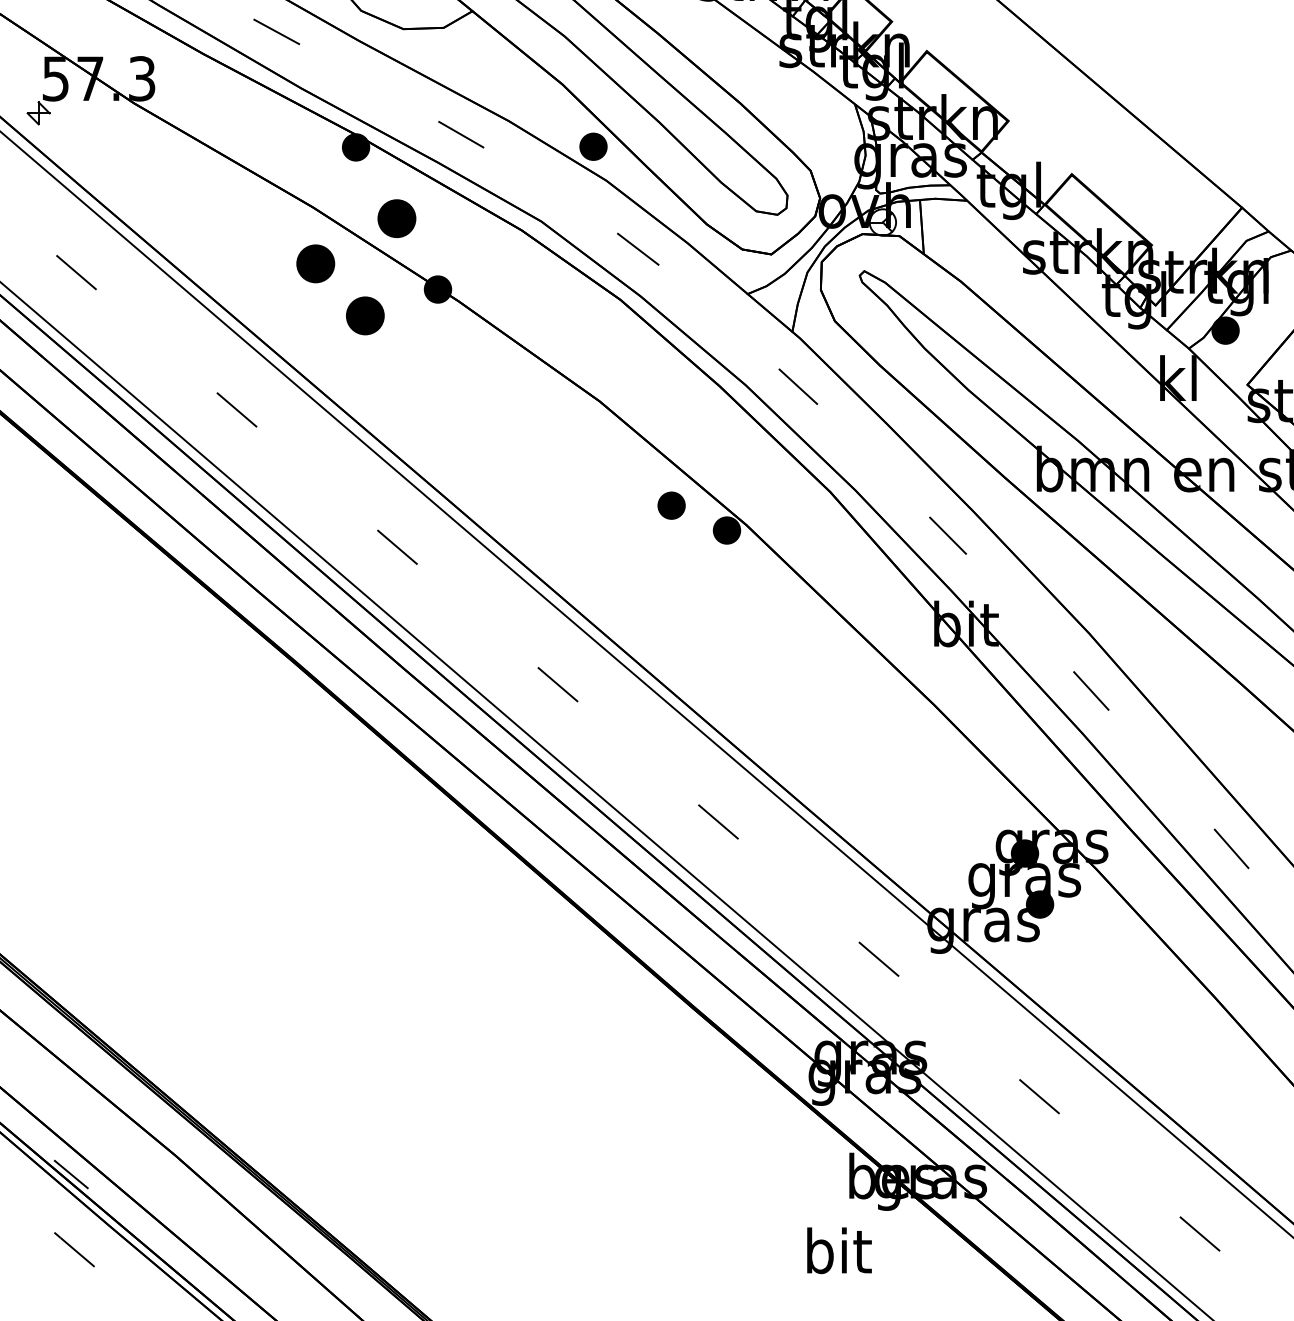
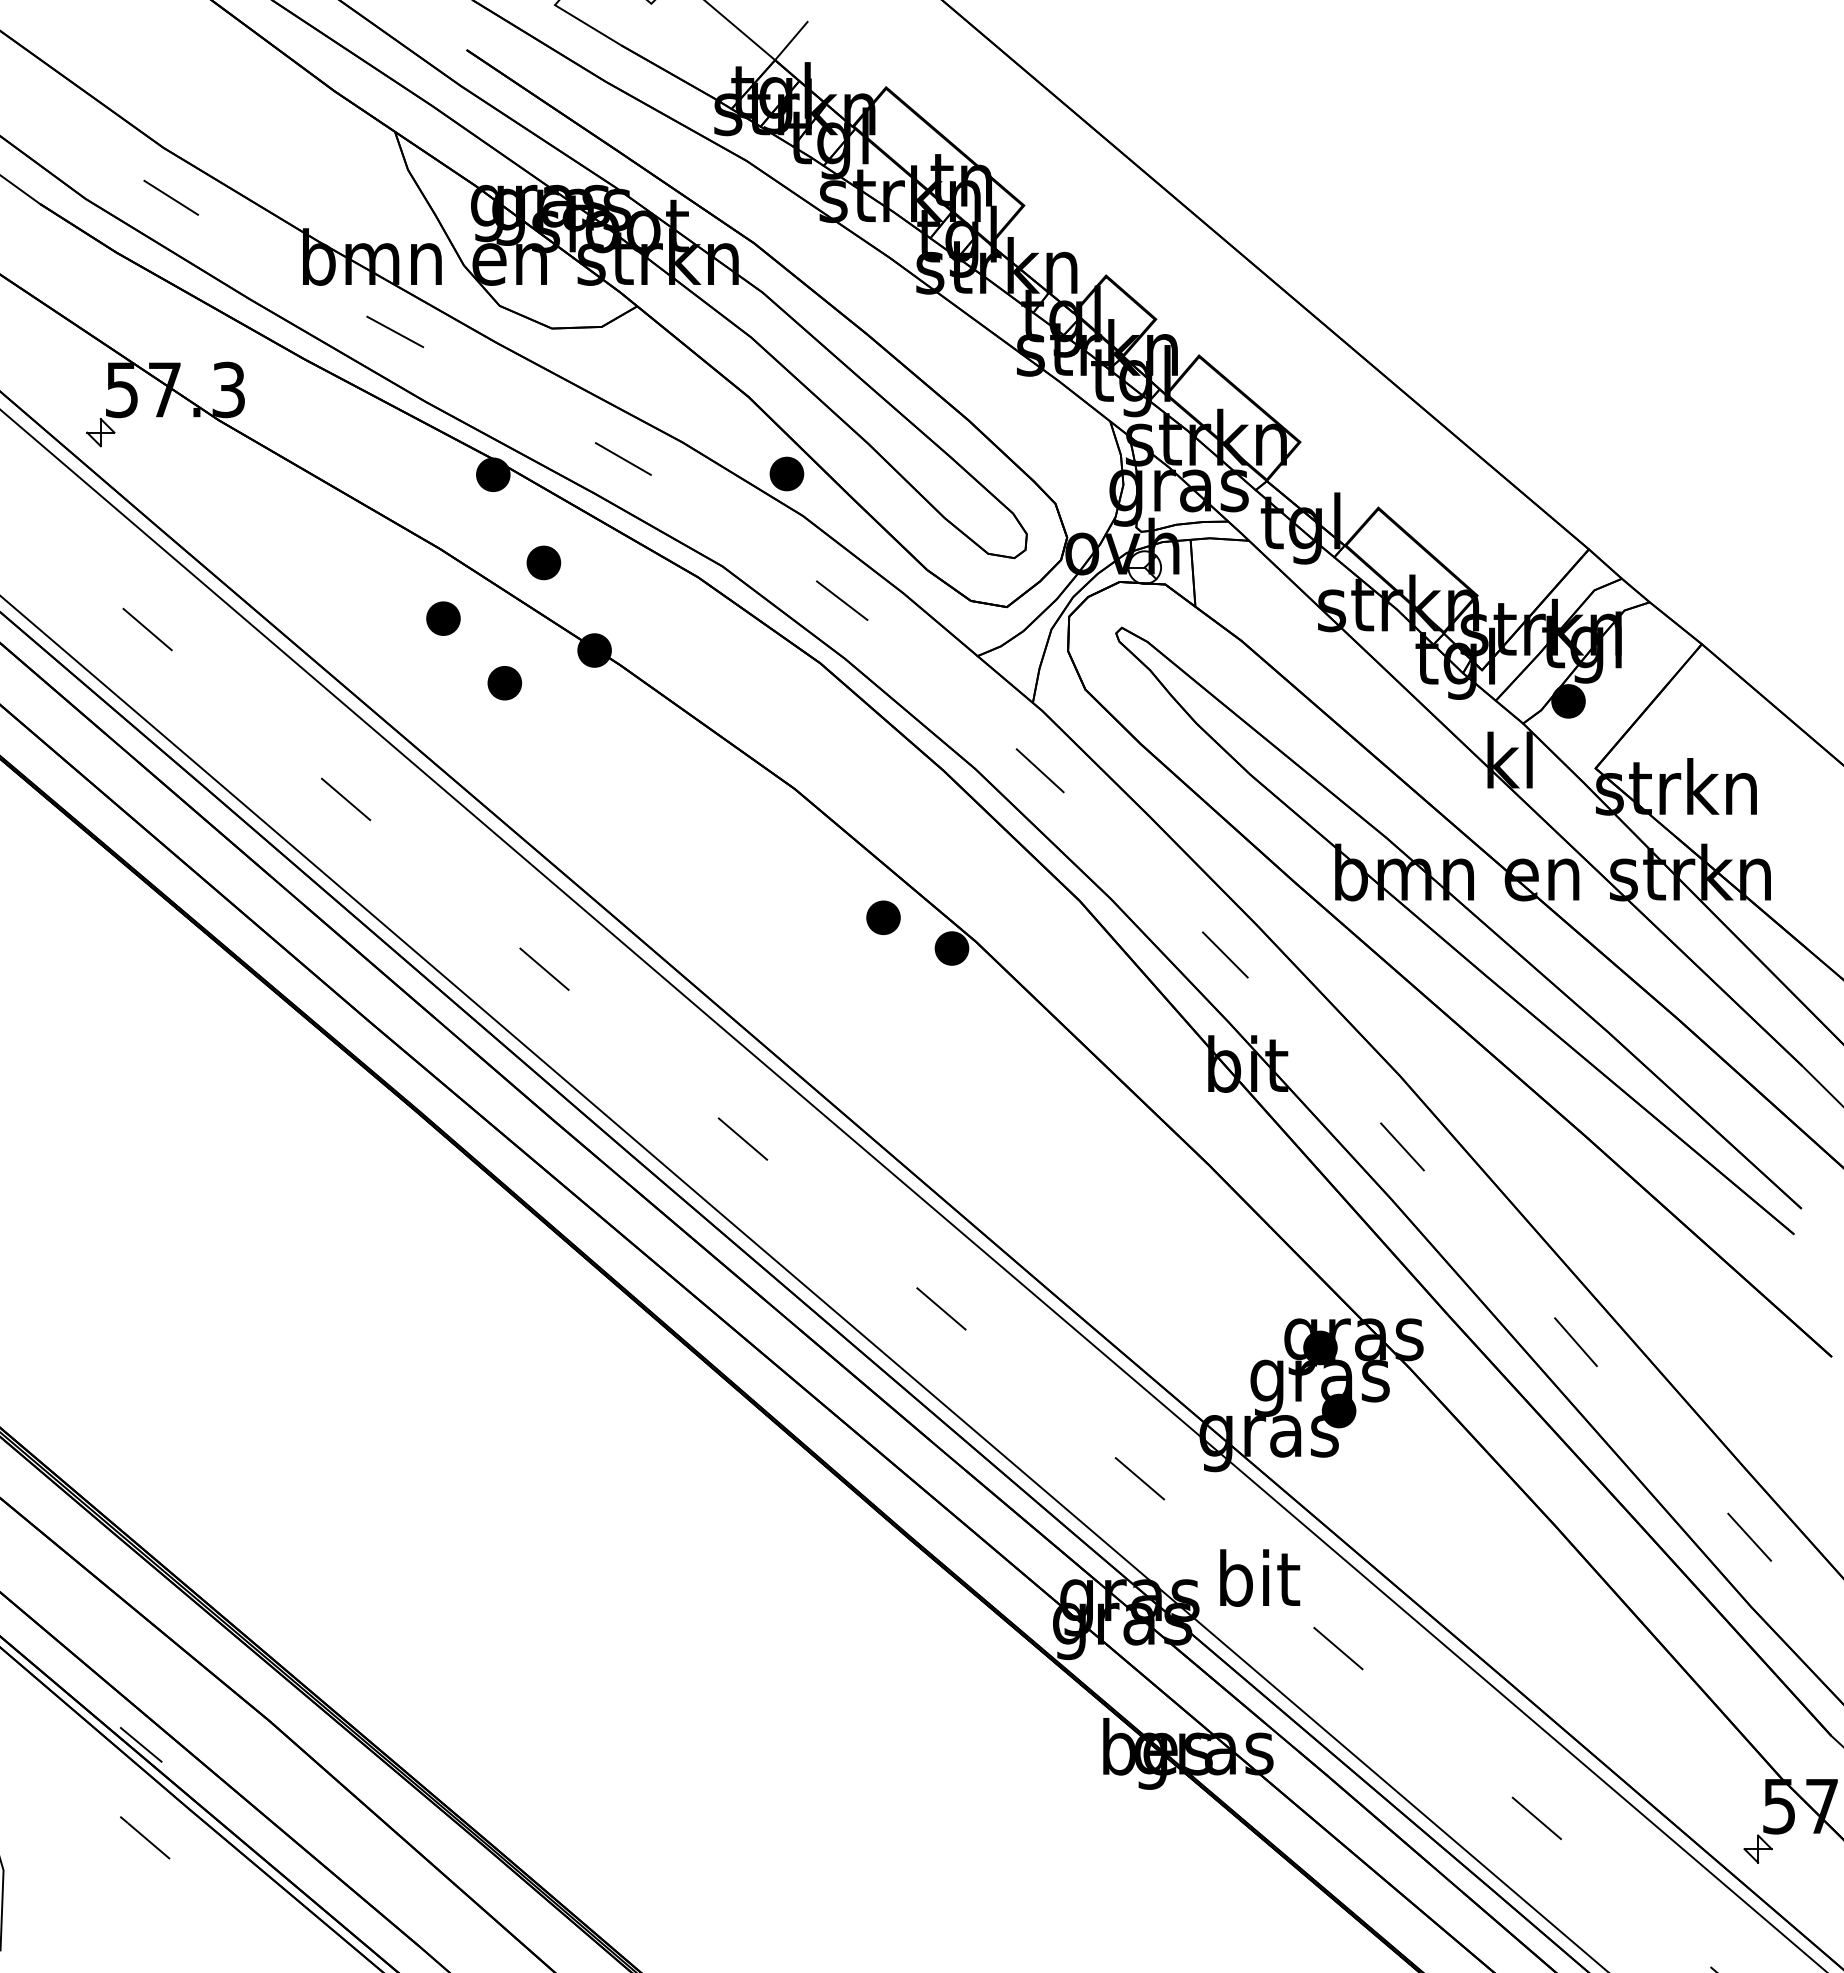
part: (396, 218) -> (543, 562), size x0.71
part: (315, 263) -> (443, 618), size x0.71
part: (365, 316) -> (504, 683), size x0.71
text: (839, 1250) -> (1260, 1577), moved

